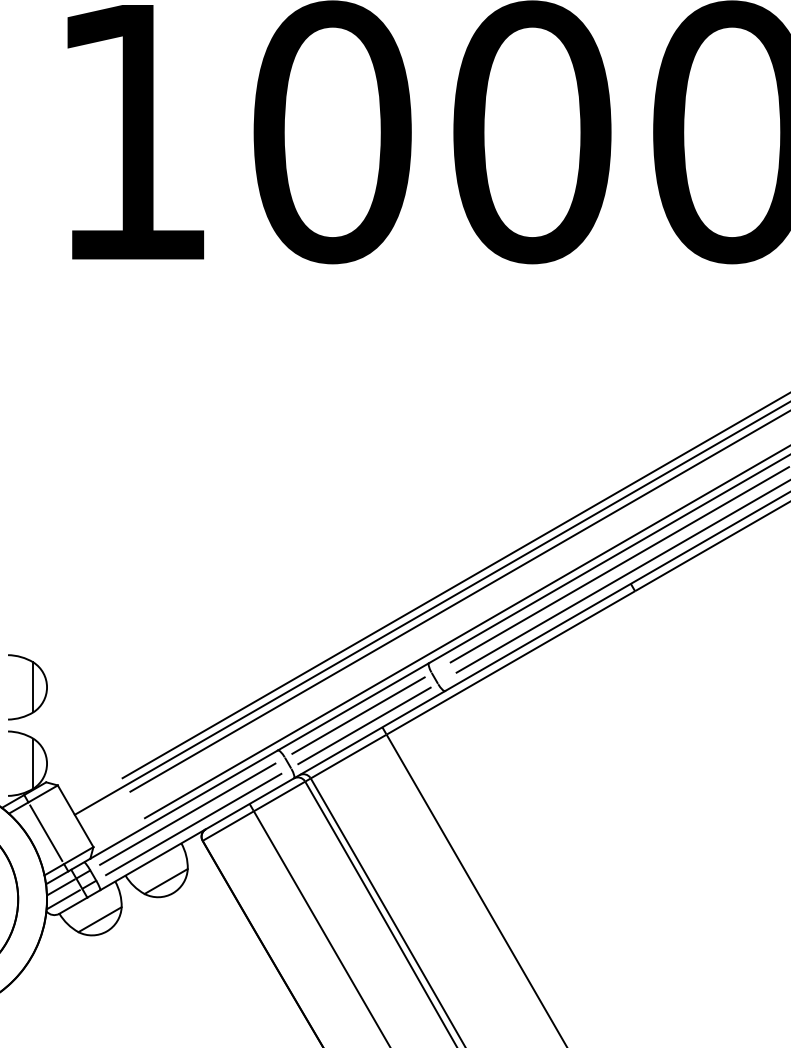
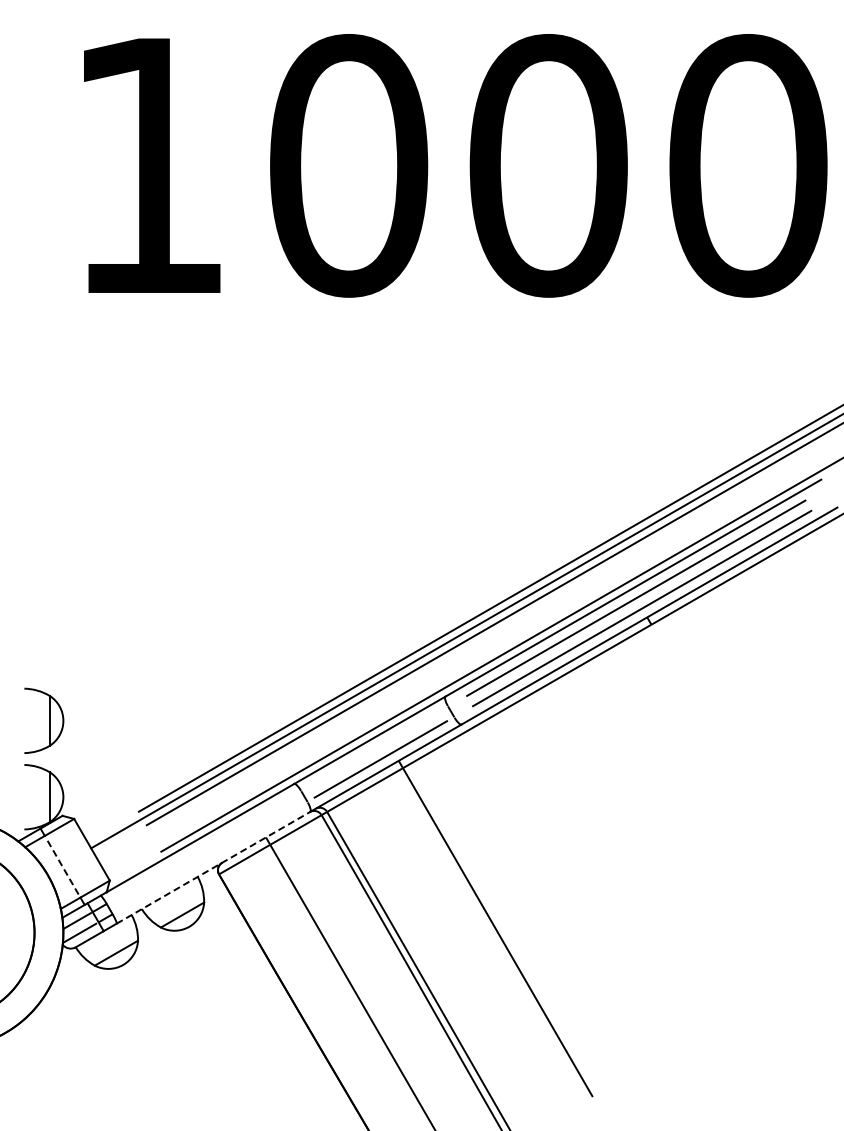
line: (358, 714) -> (374, 748), removed
line: (187, 813) -> (203, 847), removed
line: (193, 823) -> (209, 857), removed
line: (46, 832) -> (62, 866), solid -> dashed
line: (197, 833) -> (213, 867), solid -> dashed

